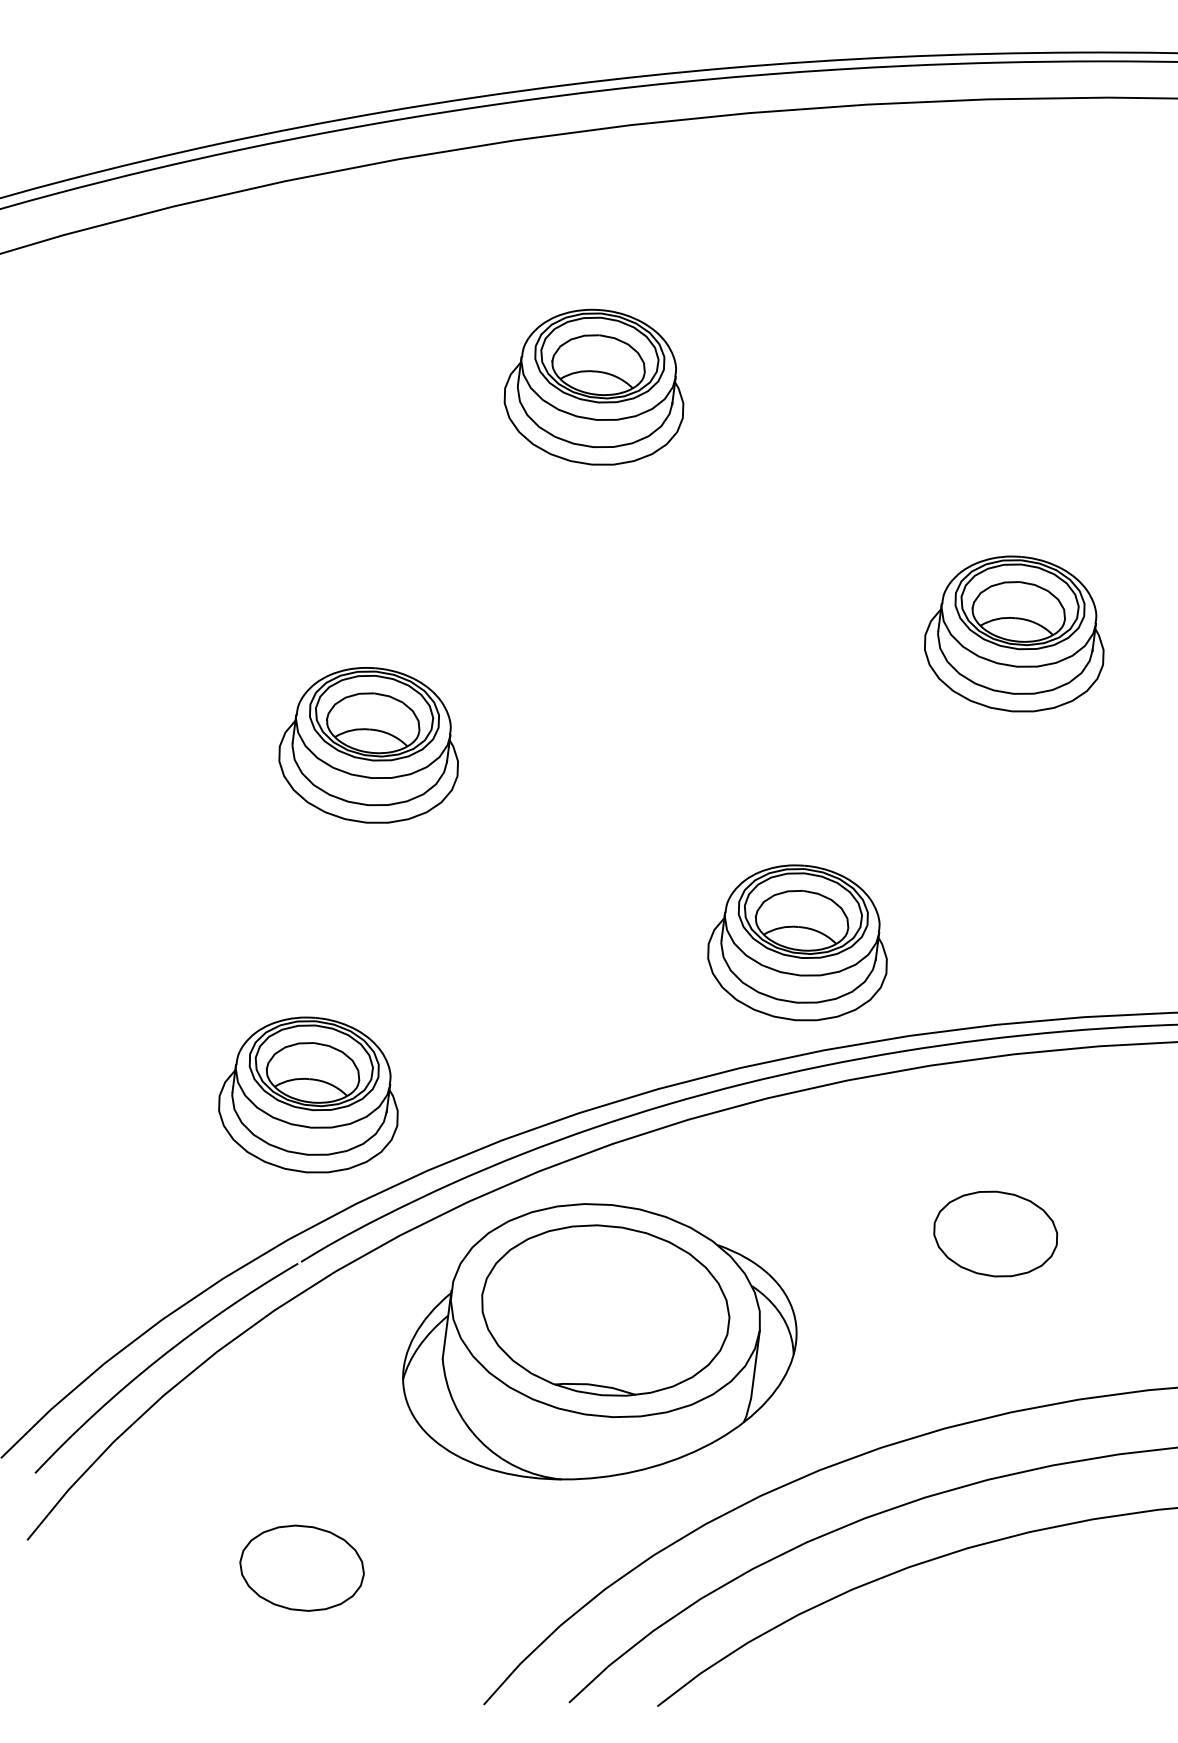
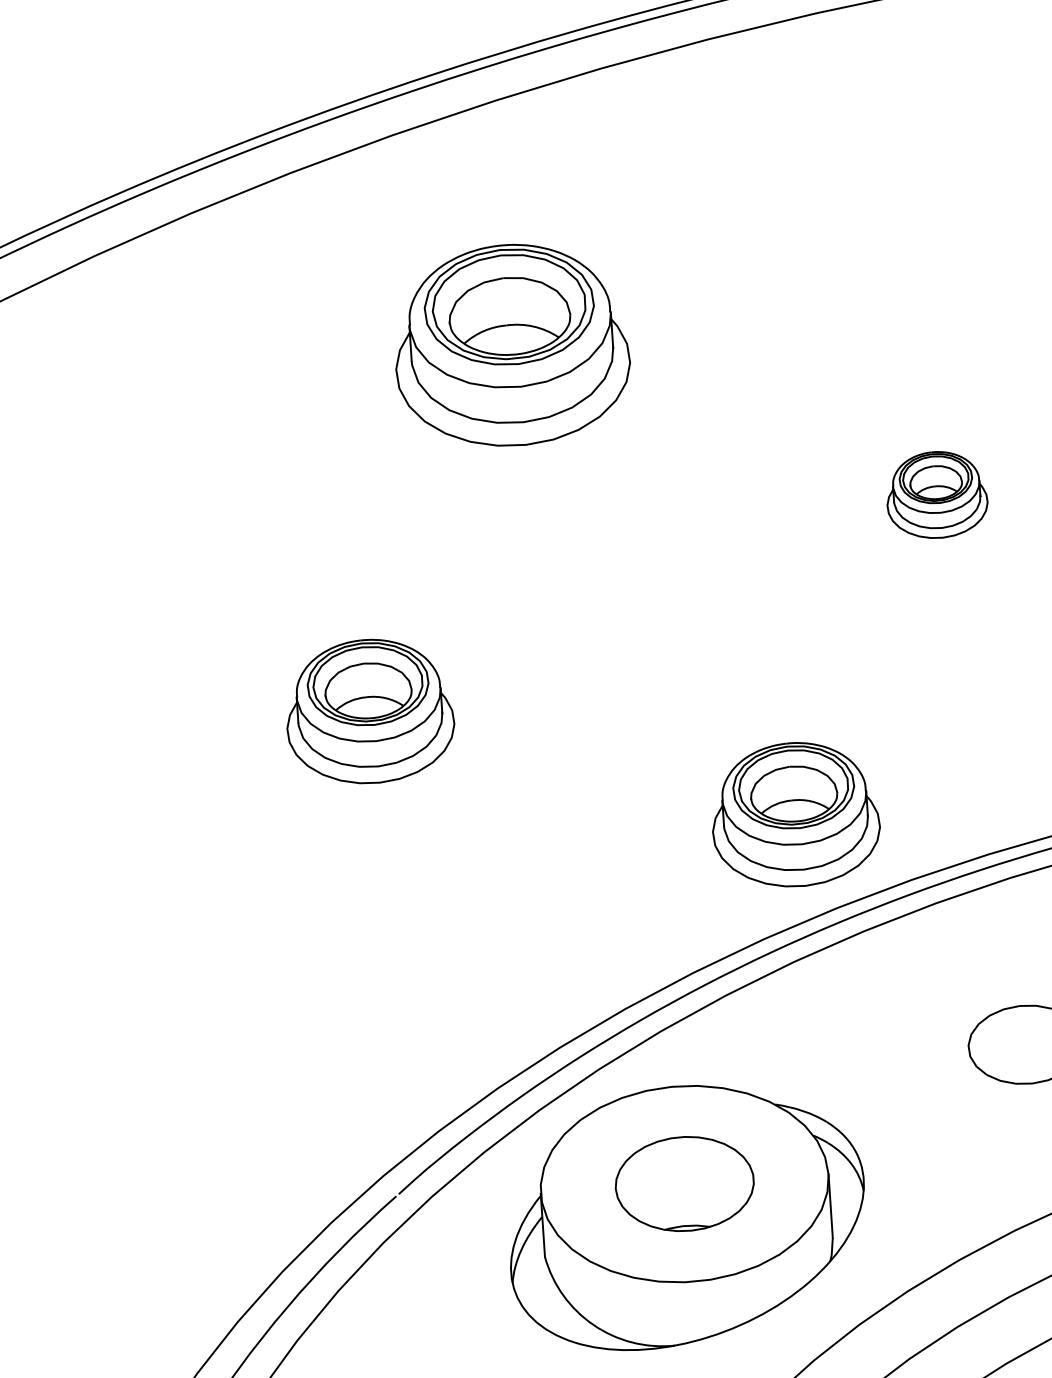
part: (593, 386) -> (508, 345), size x1.4
part: (1014, 633) -> (935, 494), size x0.6
part: (308, 1094) -> (375, 1040), removed
part: (605, 1310) -> (684, 1184), size x0.6

